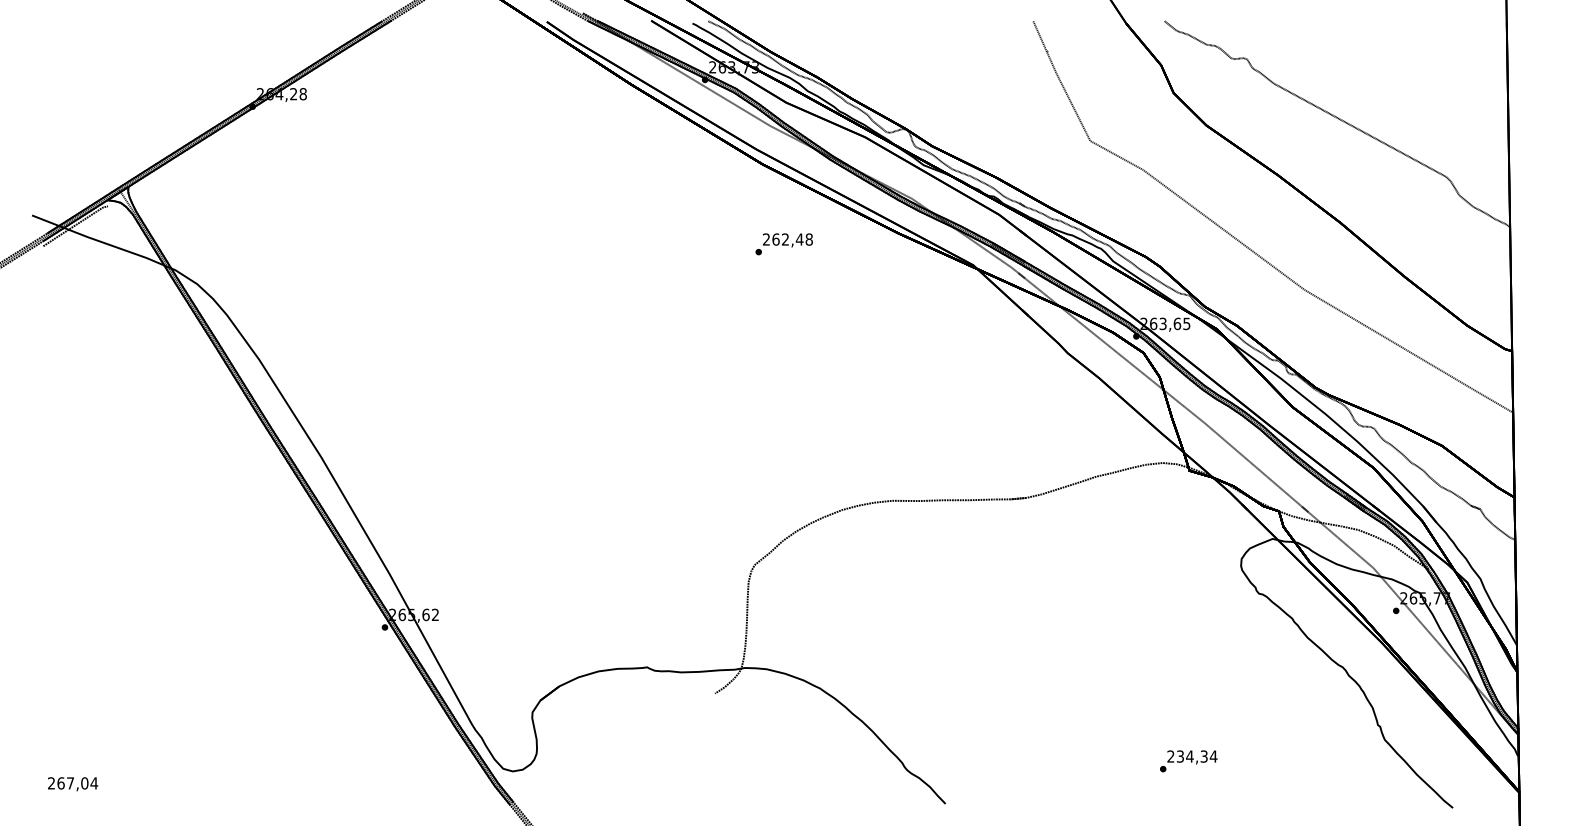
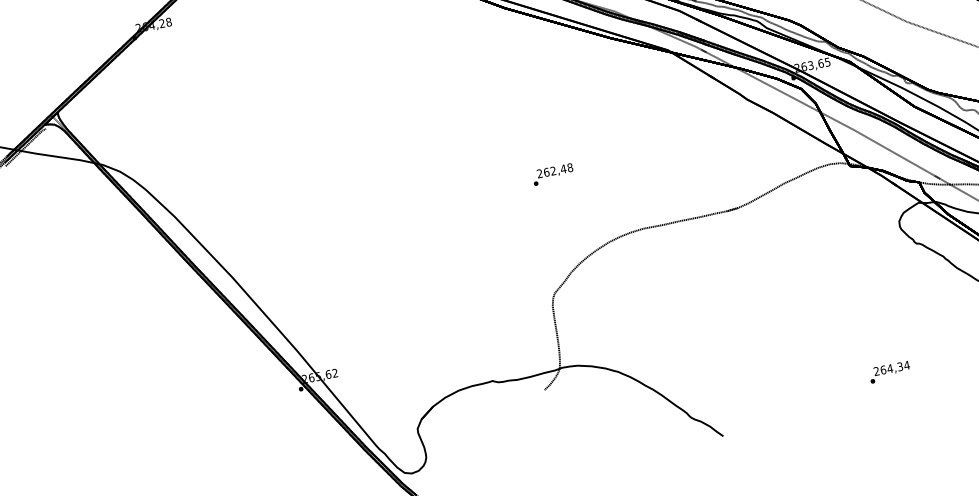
text: (783, 244) -> (552, 174), moved
text: (1180, 756) -> (883, 369), 234,34 -> 264,34

